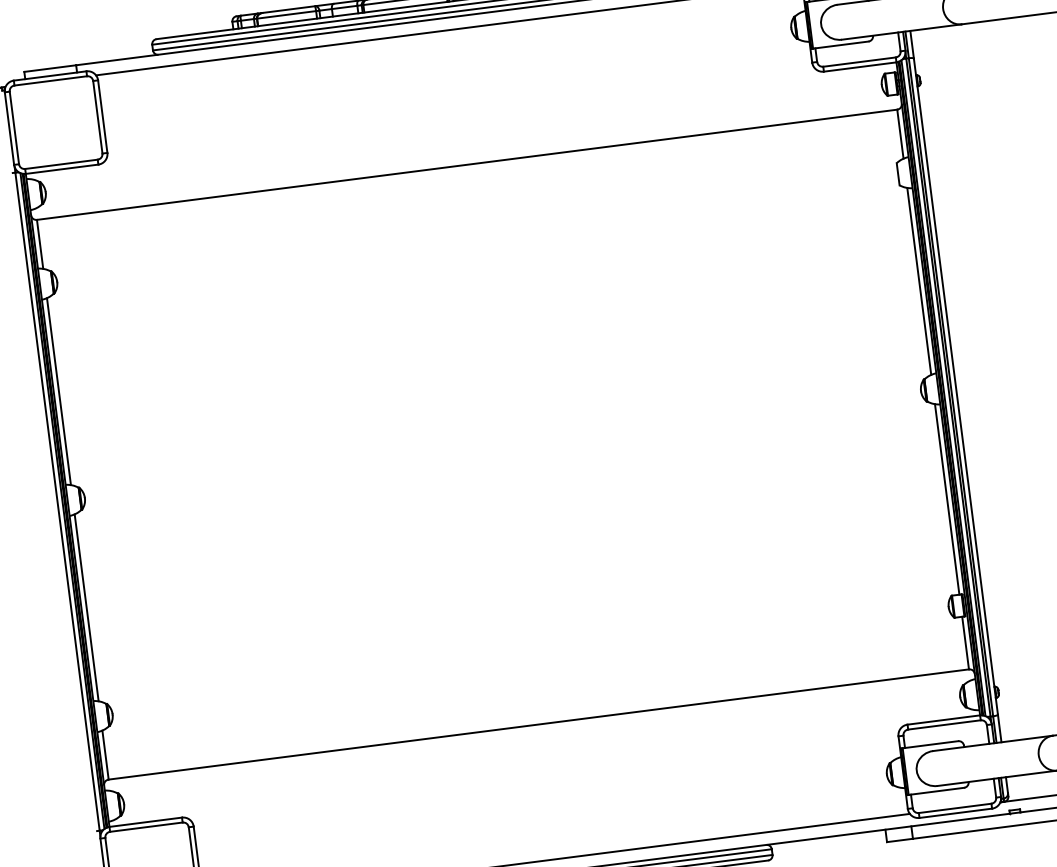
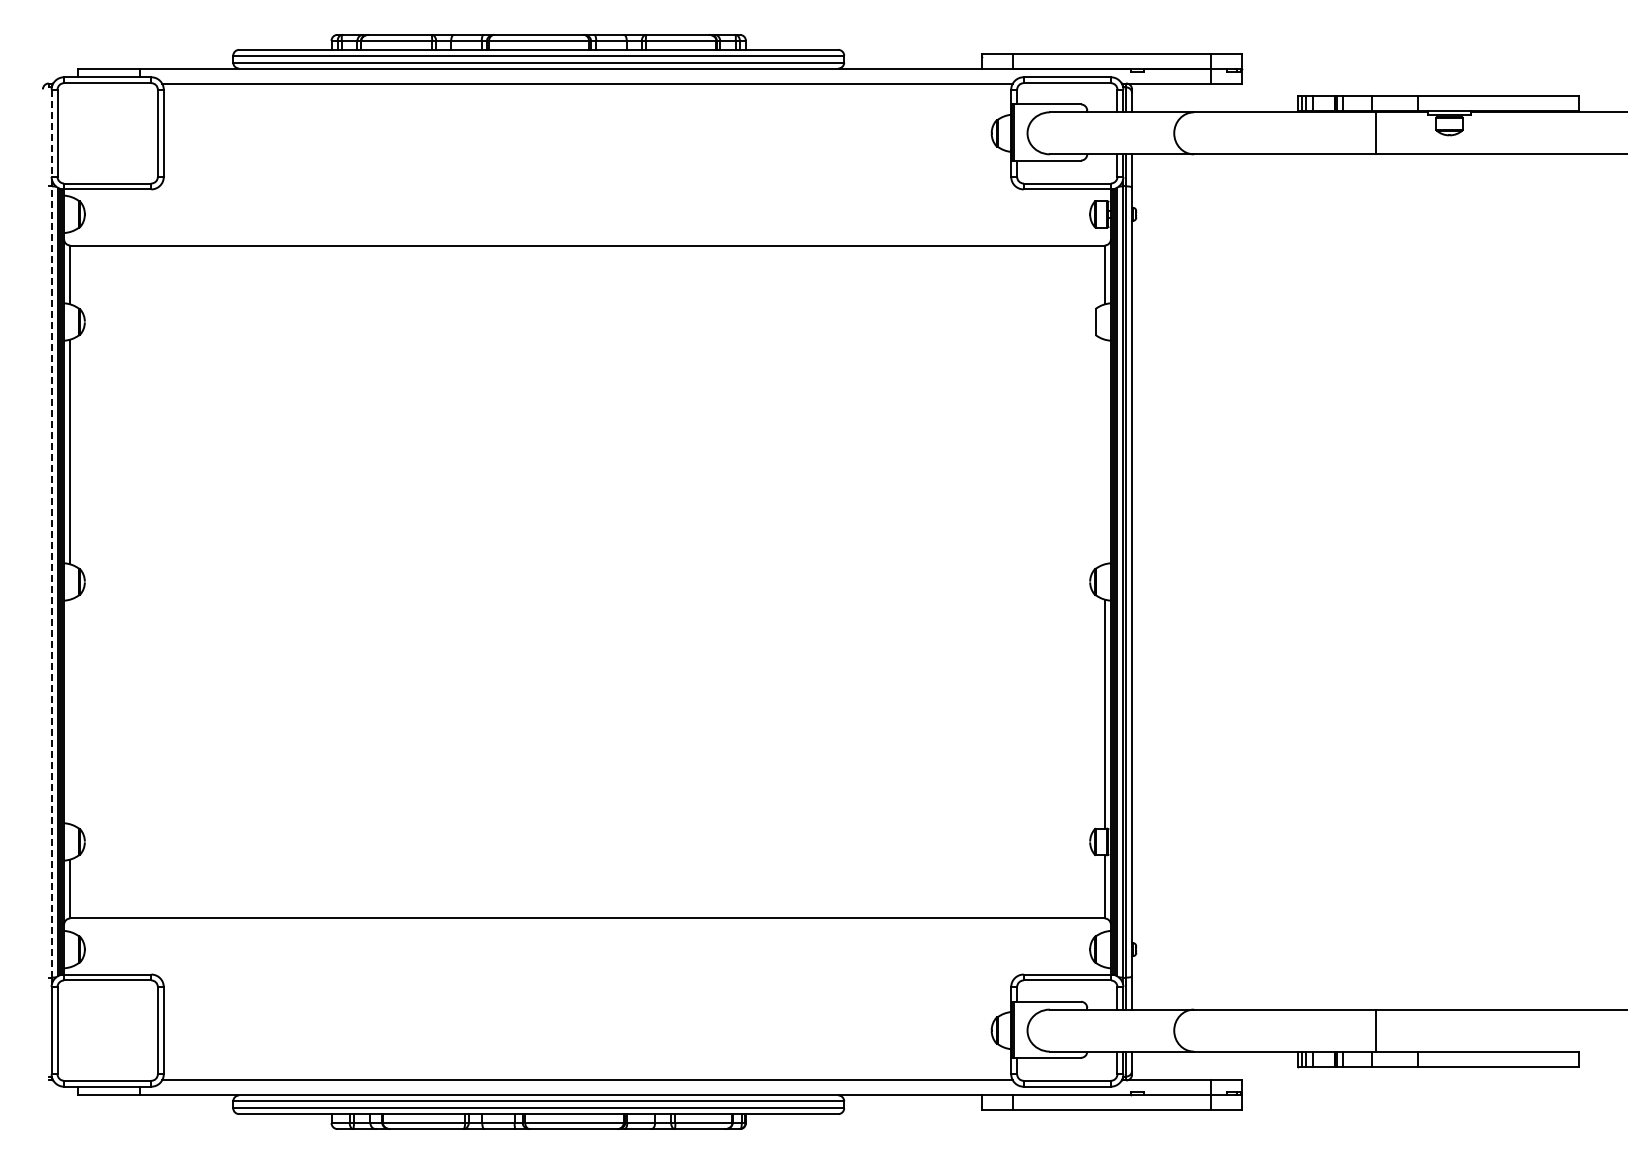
line: (9, 128) -> (51, 133), solid -> dashed
line: (919, 281) -> (1104, 451), removed
line: (57, 502) -> (51, 582), solid -> dashed
line: (86, 607) -> (70, 711), removed

